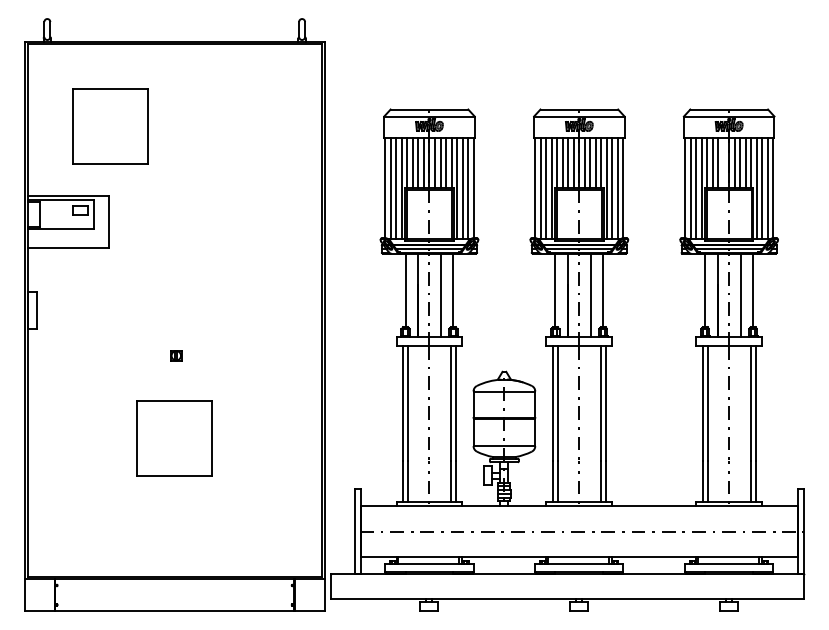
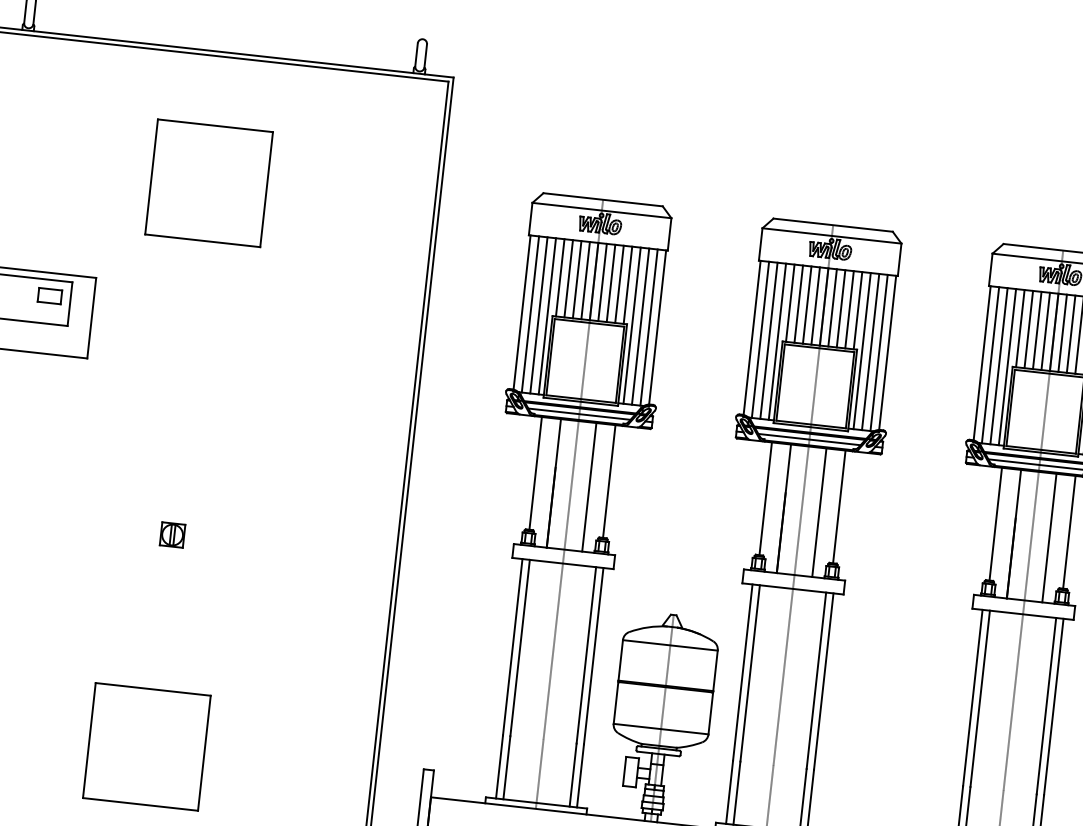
part: (110, 126) -> (208, 182), moved
line: (723, 162) -> (1045, 330), added
part: (176, 355) -> (173, 534), size x1.43
part: (174, 438) -> (146, 747), moved

